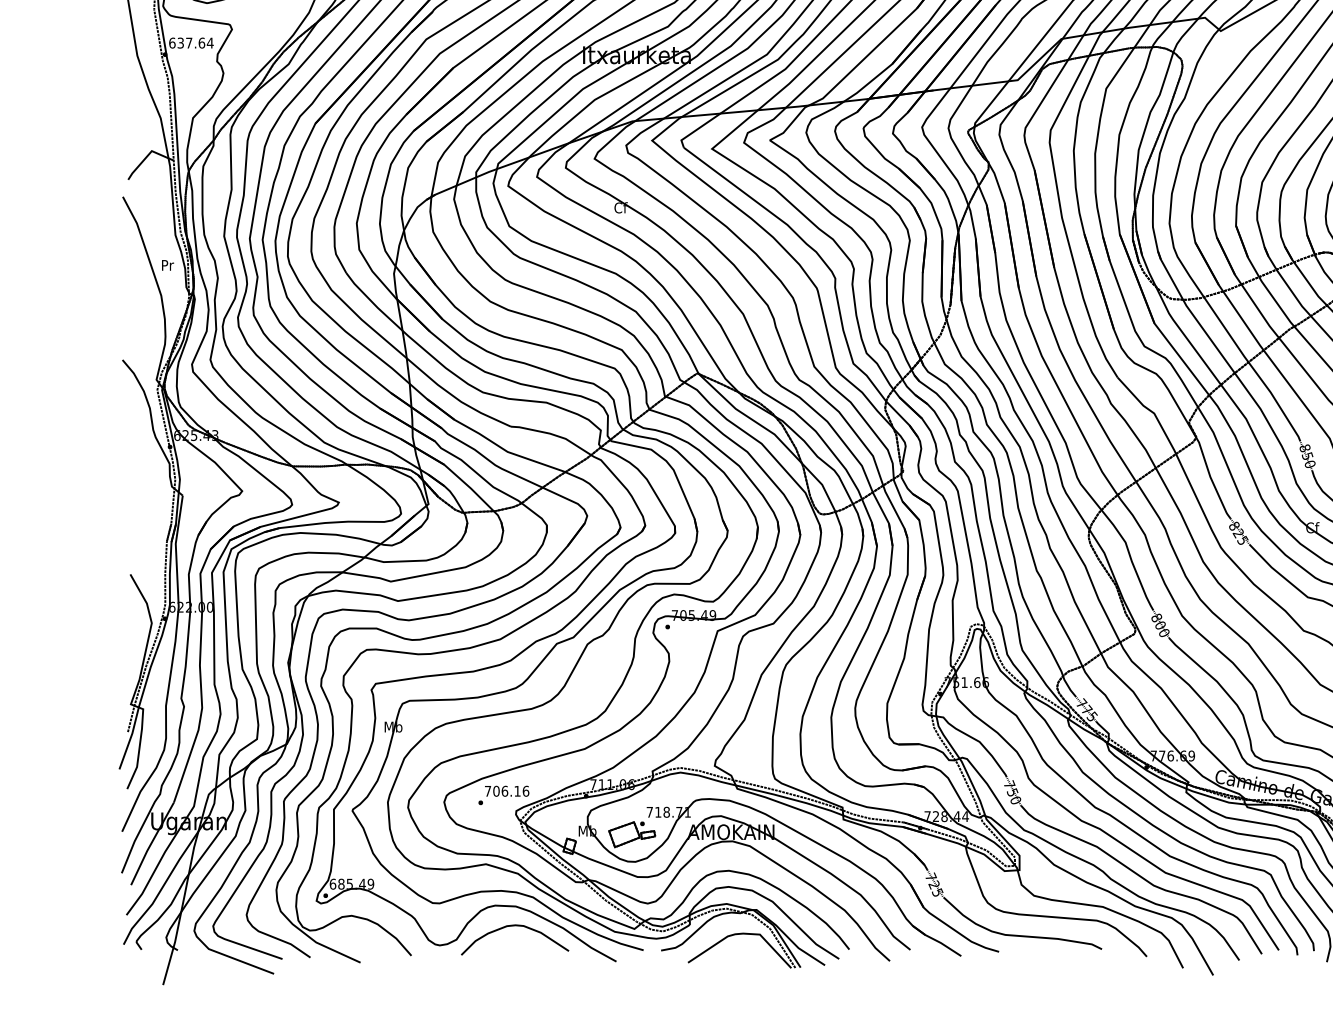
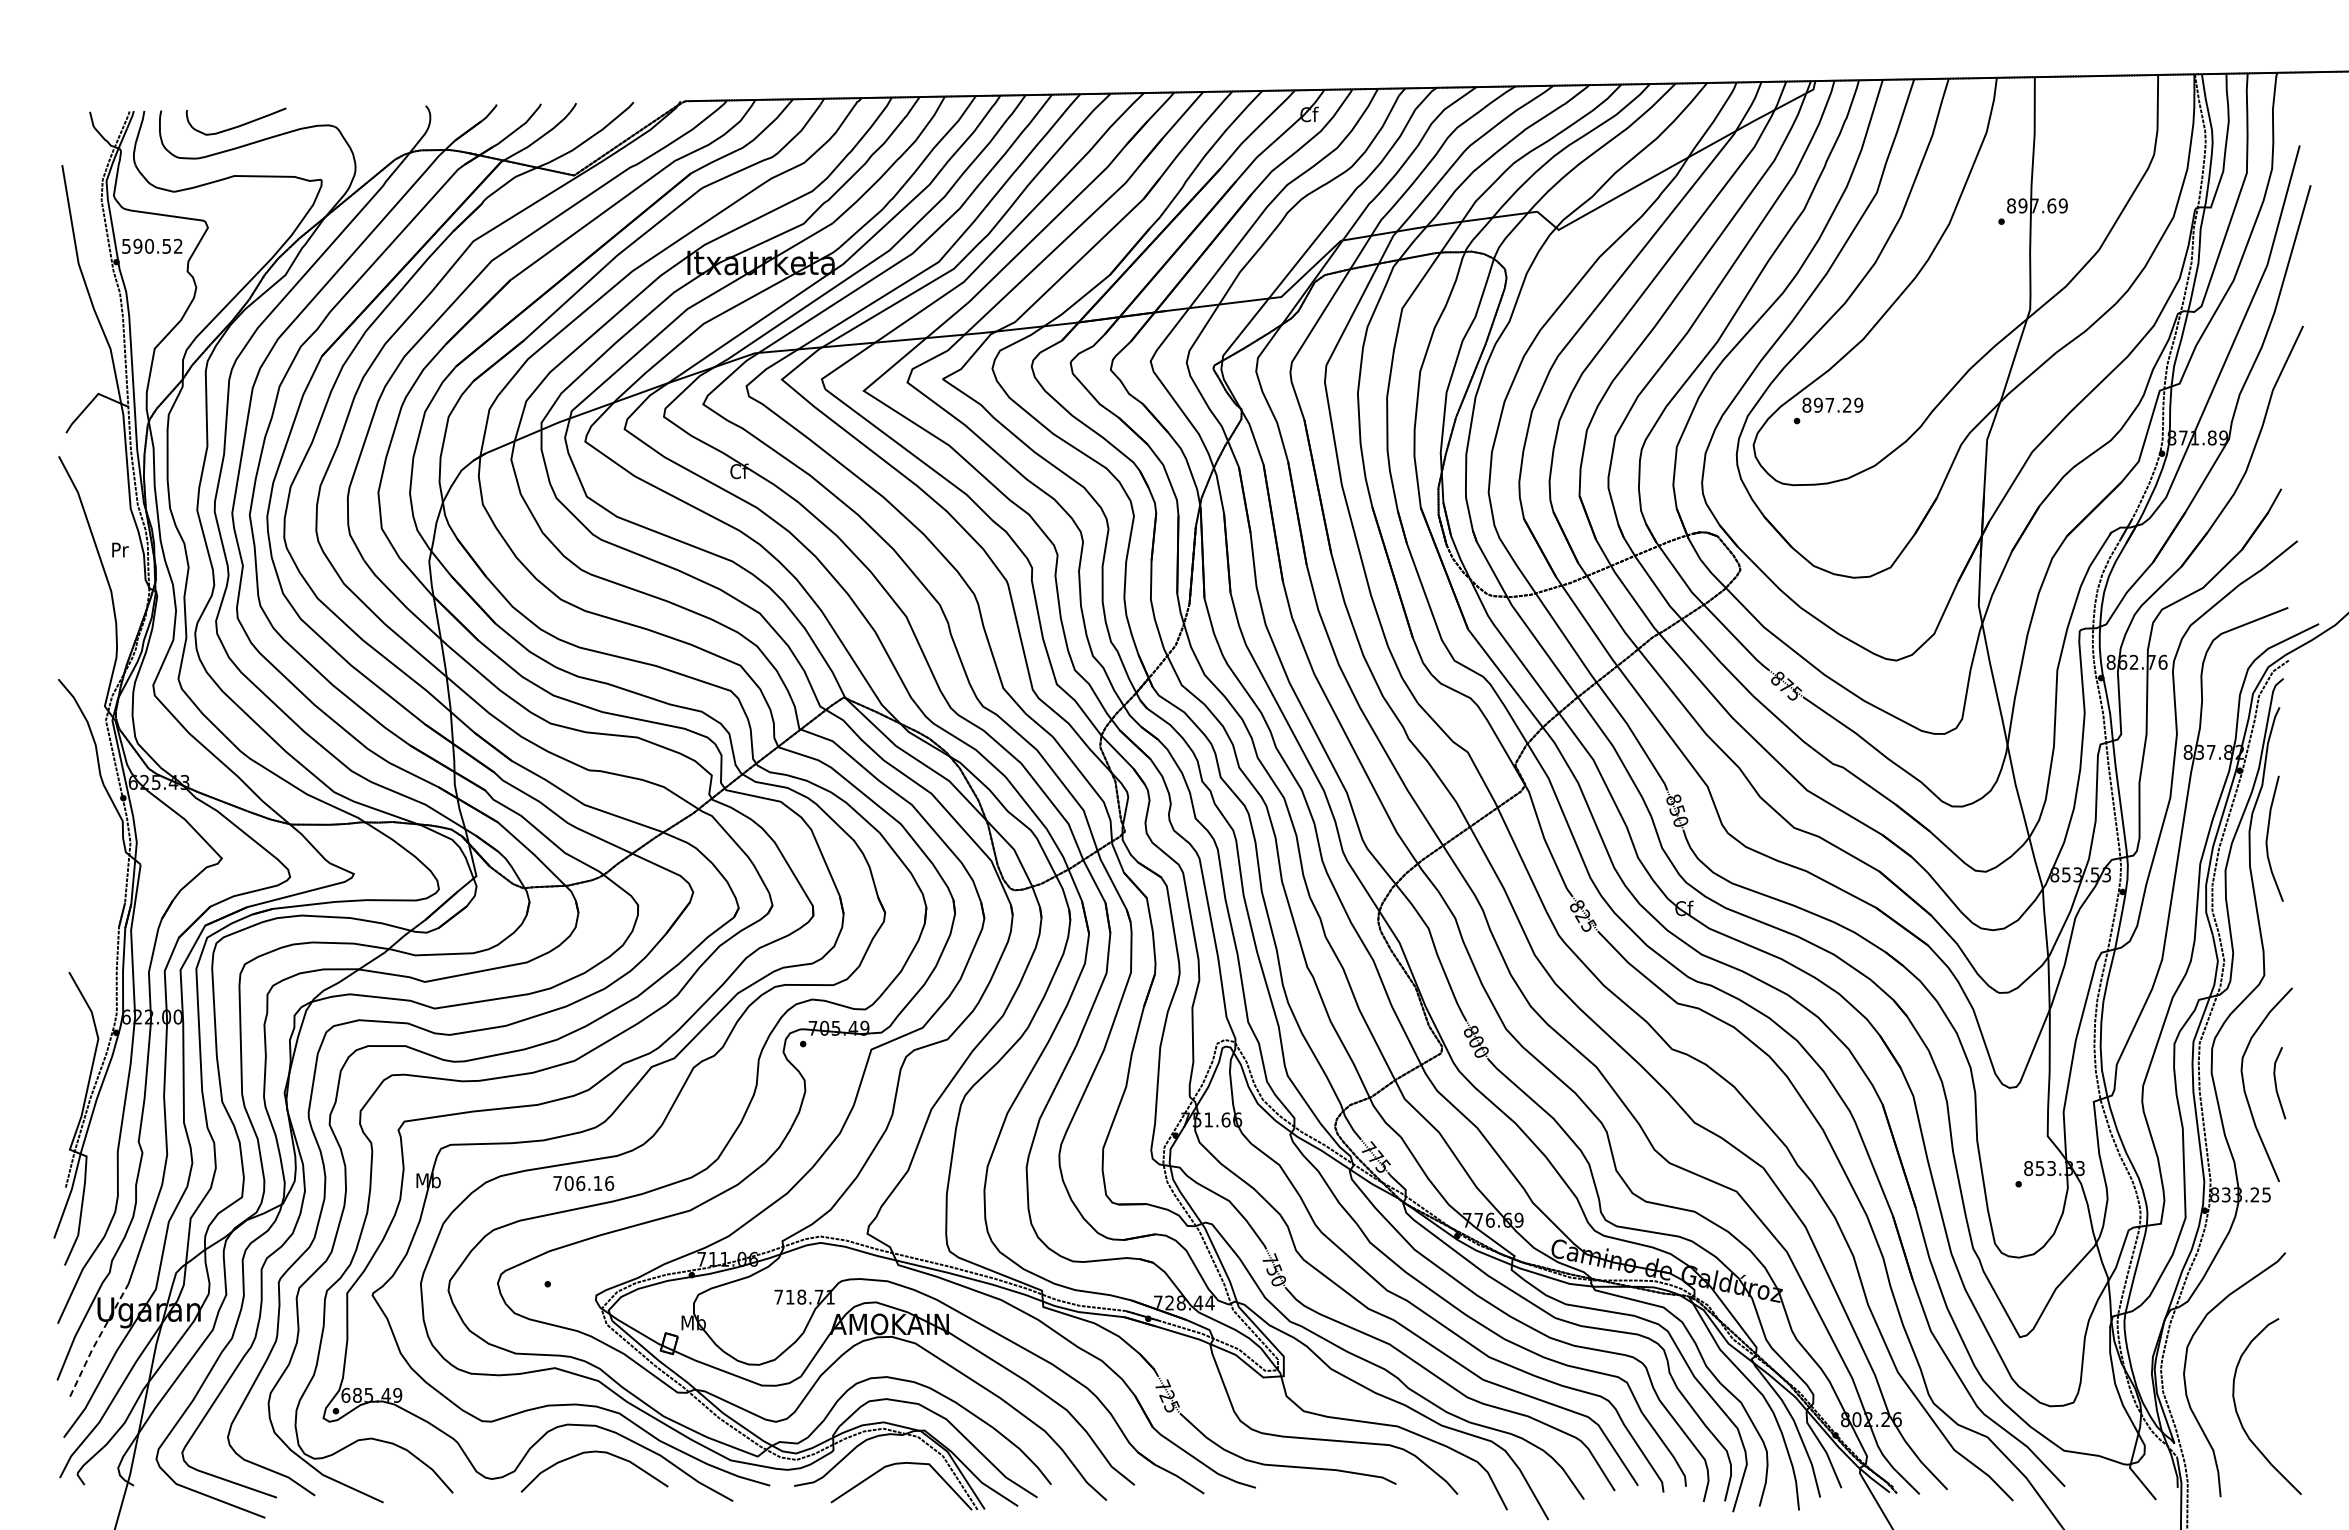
text: (191, 42) -> (152, 245), 637.64 -> 590.52
text: (506, 791) -> (583, 1183), moved
part: (632, 834) -> (754, 1327), removed
line: (151, 843) -> (97, 1339), solid -> dashed

